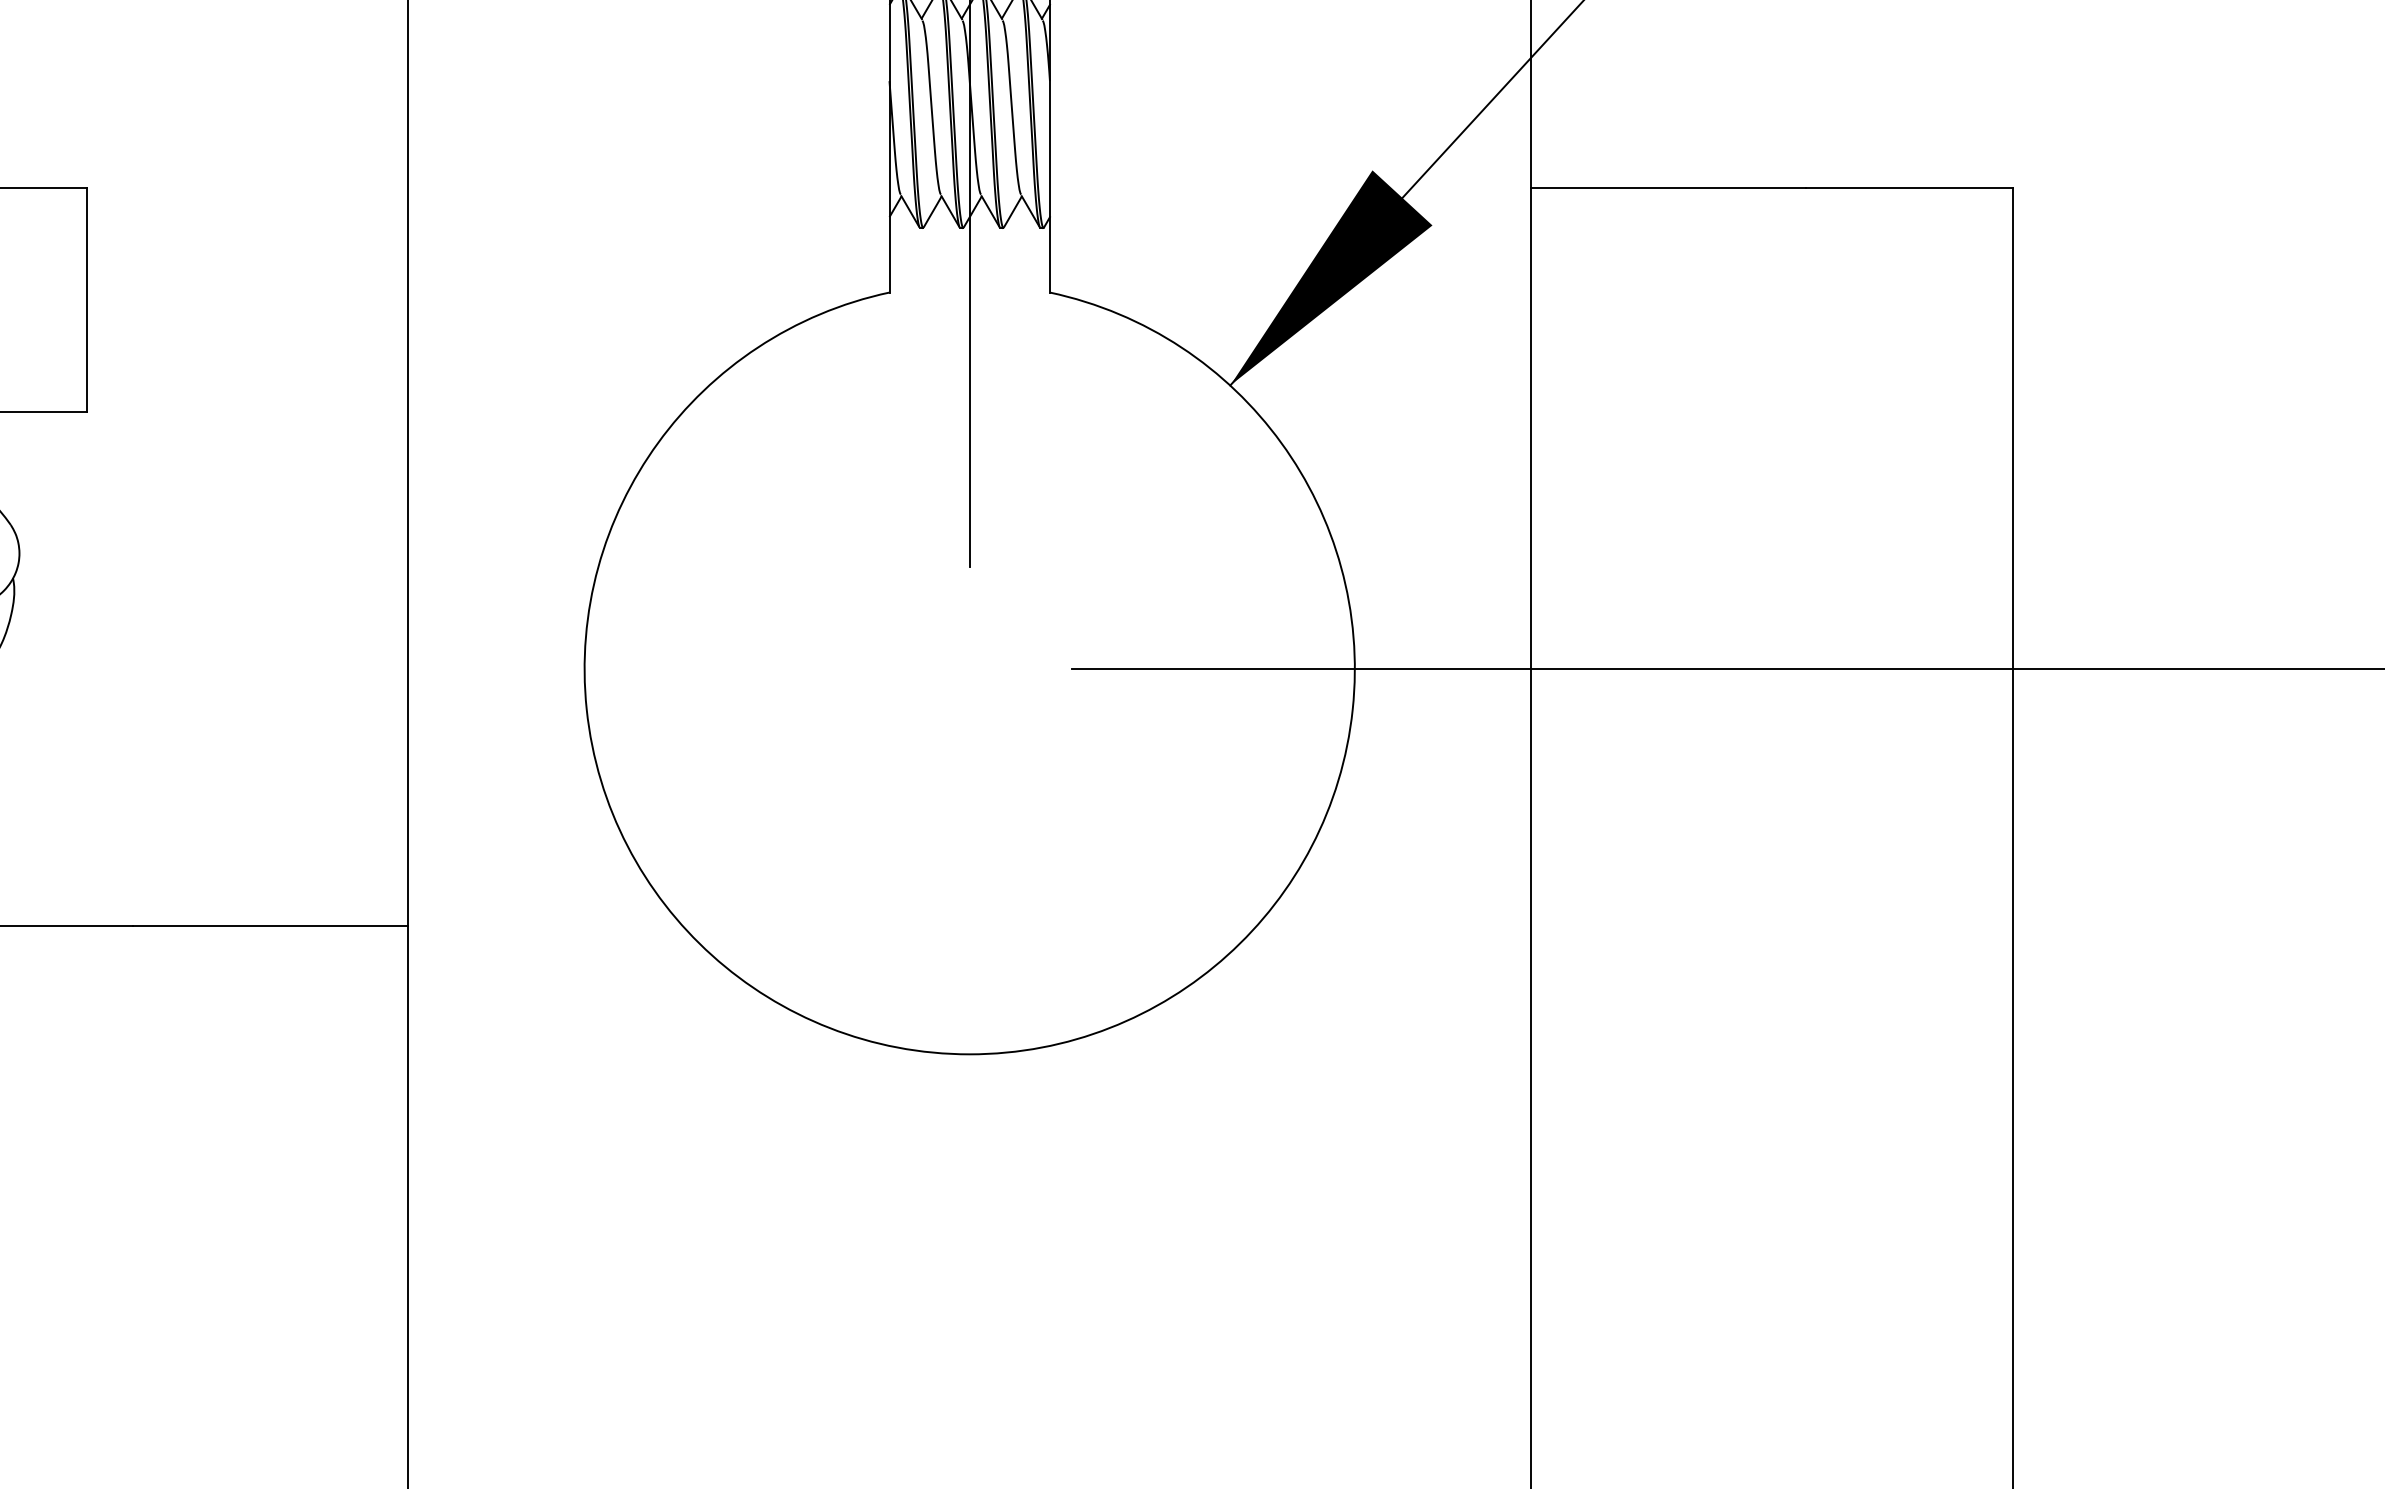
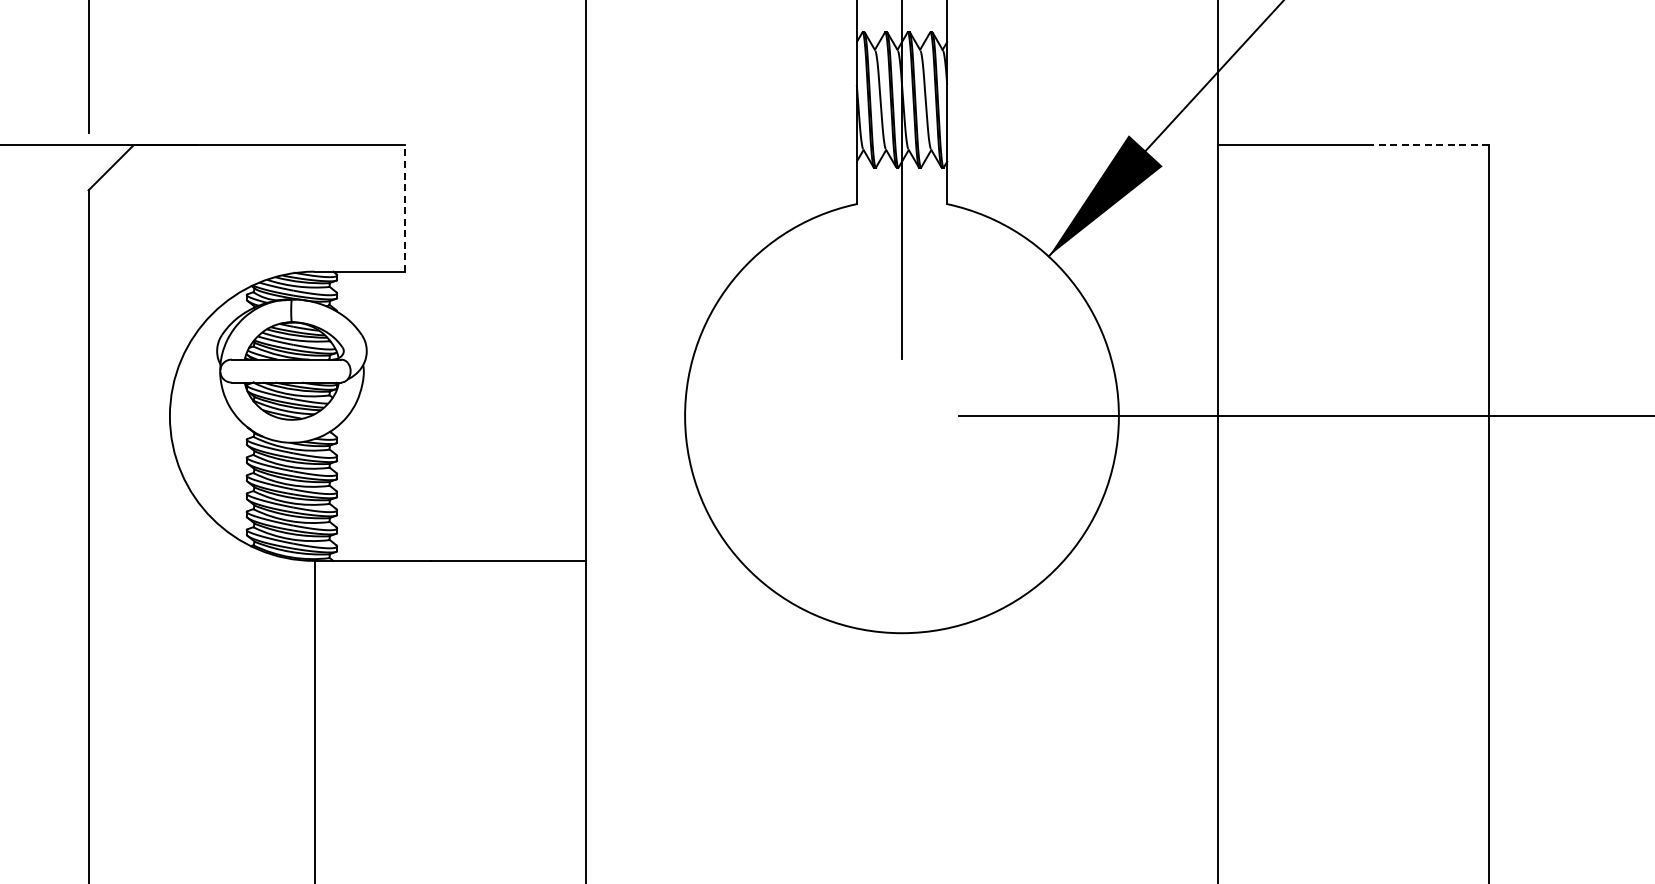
line: (1908, 188) -> (1430, 145), solid -> dashed
line: (86, 298) -> (404, 207), solid -> dashed

